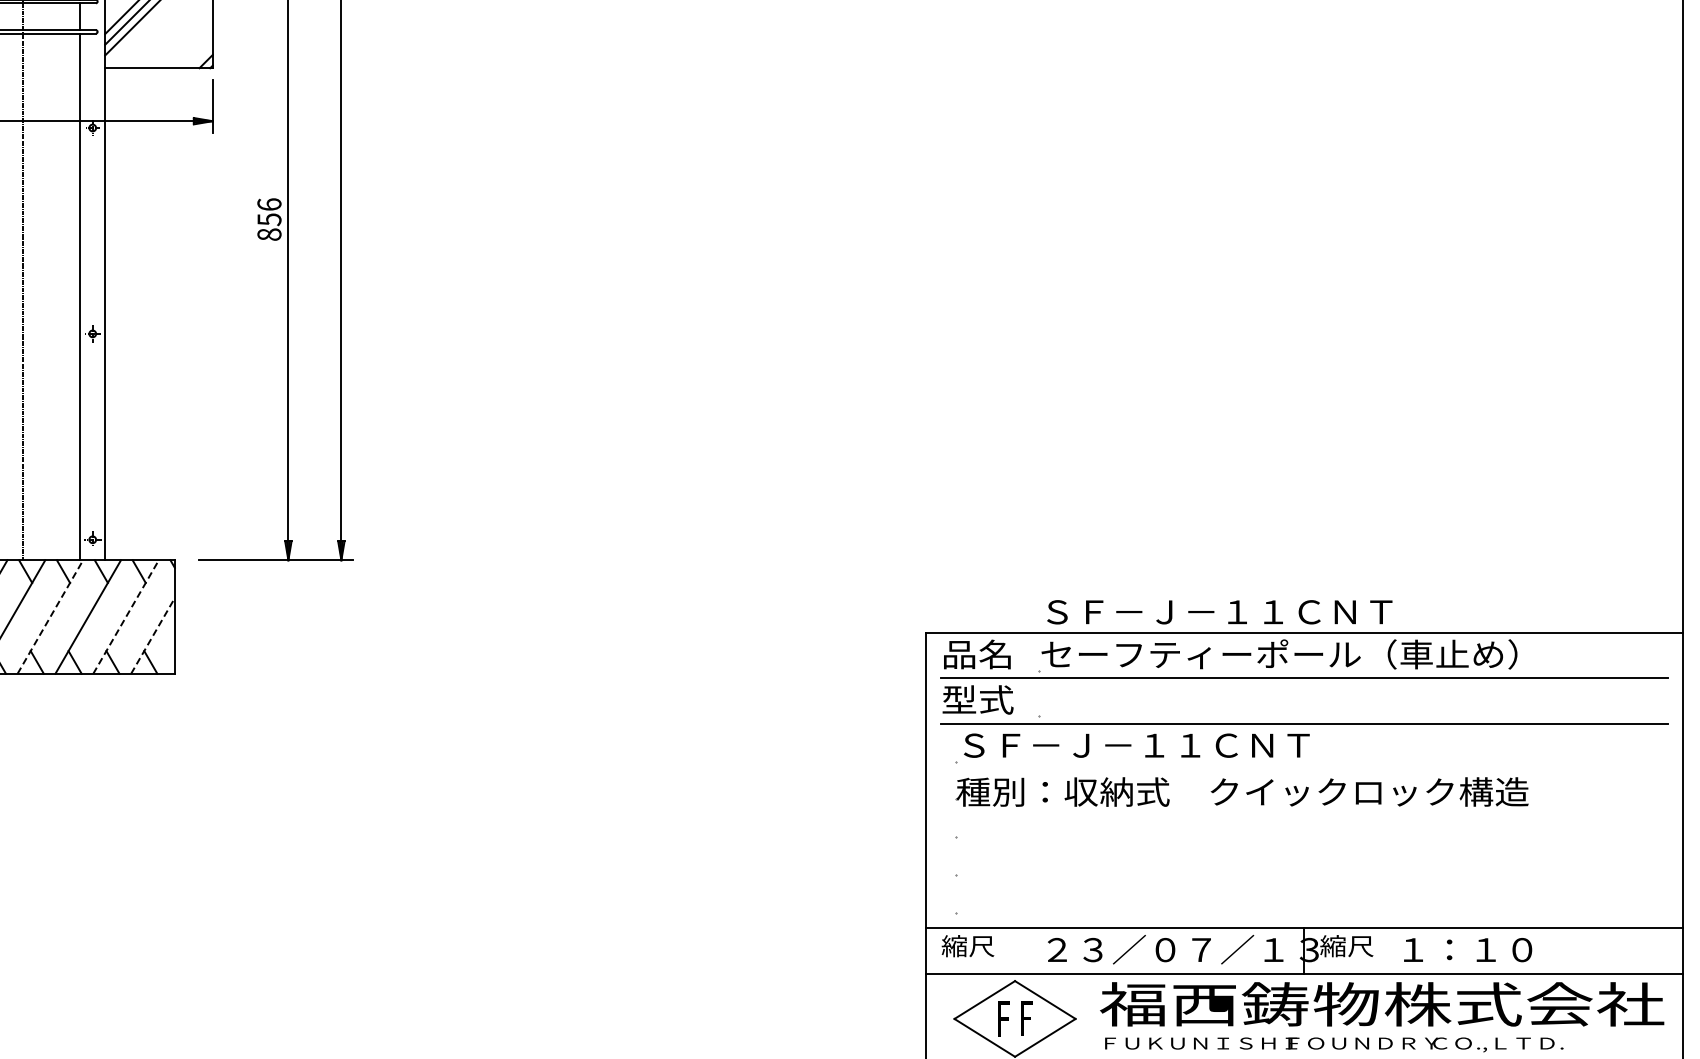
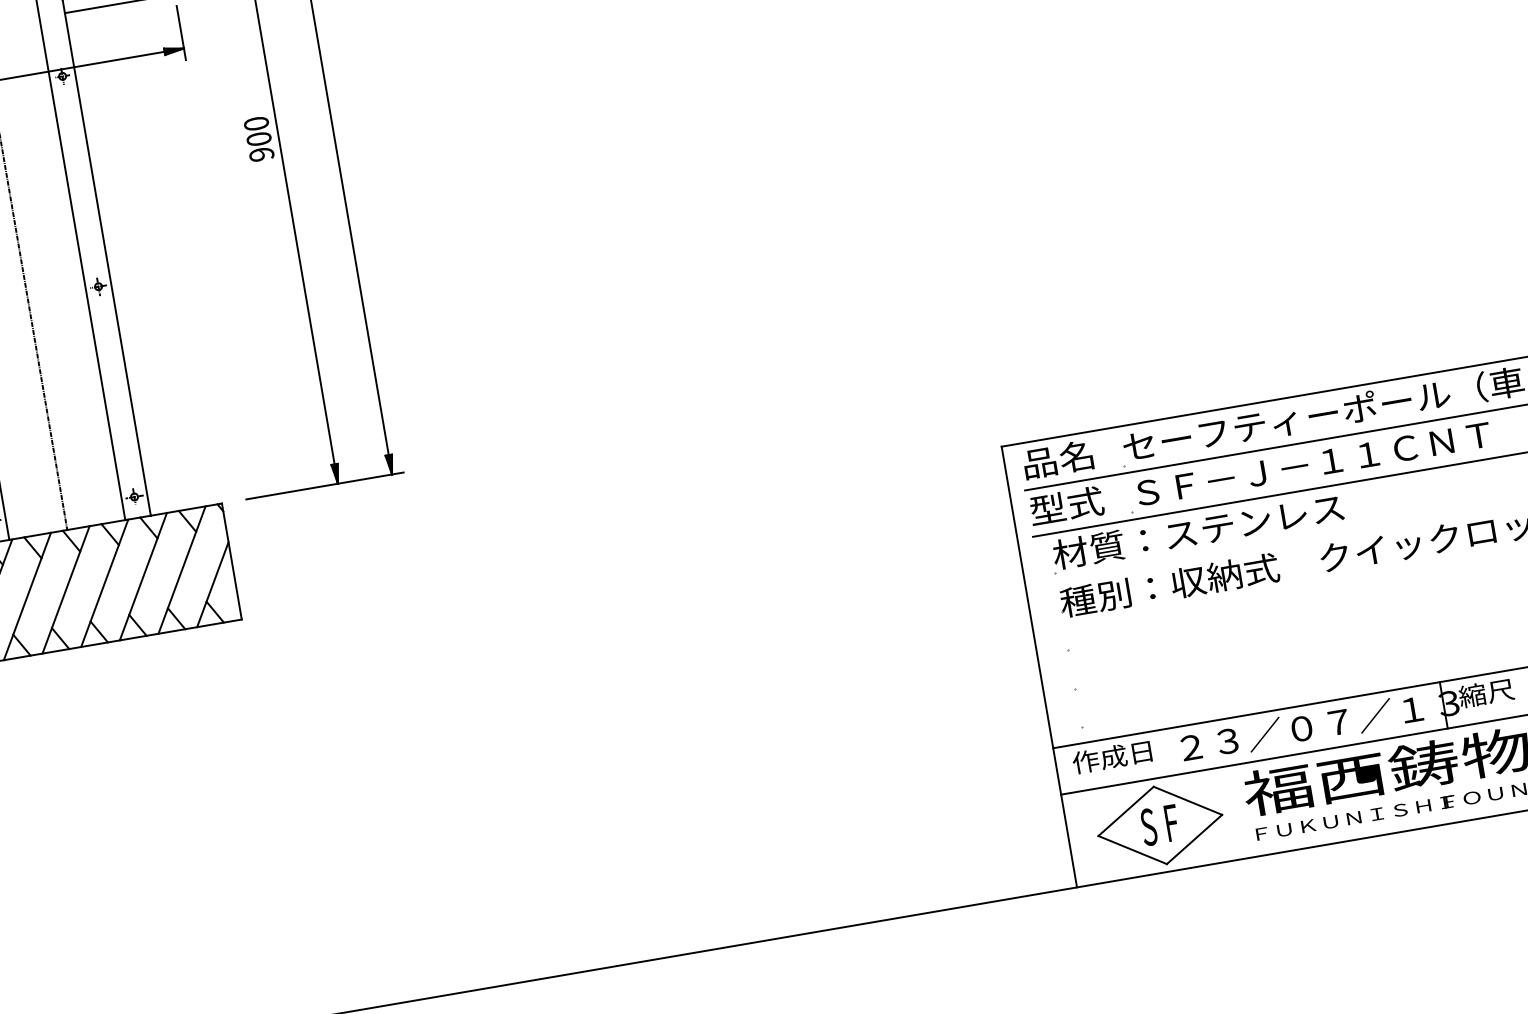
text: (269, 219) -> (259, 138), 856 -> 900
text: (1219, 612) -> (1313, 464), moved
line: (50, 617) -> (104, 583), dashed -> solid
line: (126, 617) -> (182, 570), dashed -> solid
line: (153, 635) -> (213, 584), dashed -> solid
text: (1133, 745) -> (1233, 525), ＳＦ－Ｊ－１１ＣＮＴ -> 材質：ステンレス
text: (979, 946) -> (1111, 757), 縮尺 -> 作成日
text: (1003, 1018) -> (1148, 826), F -> S

